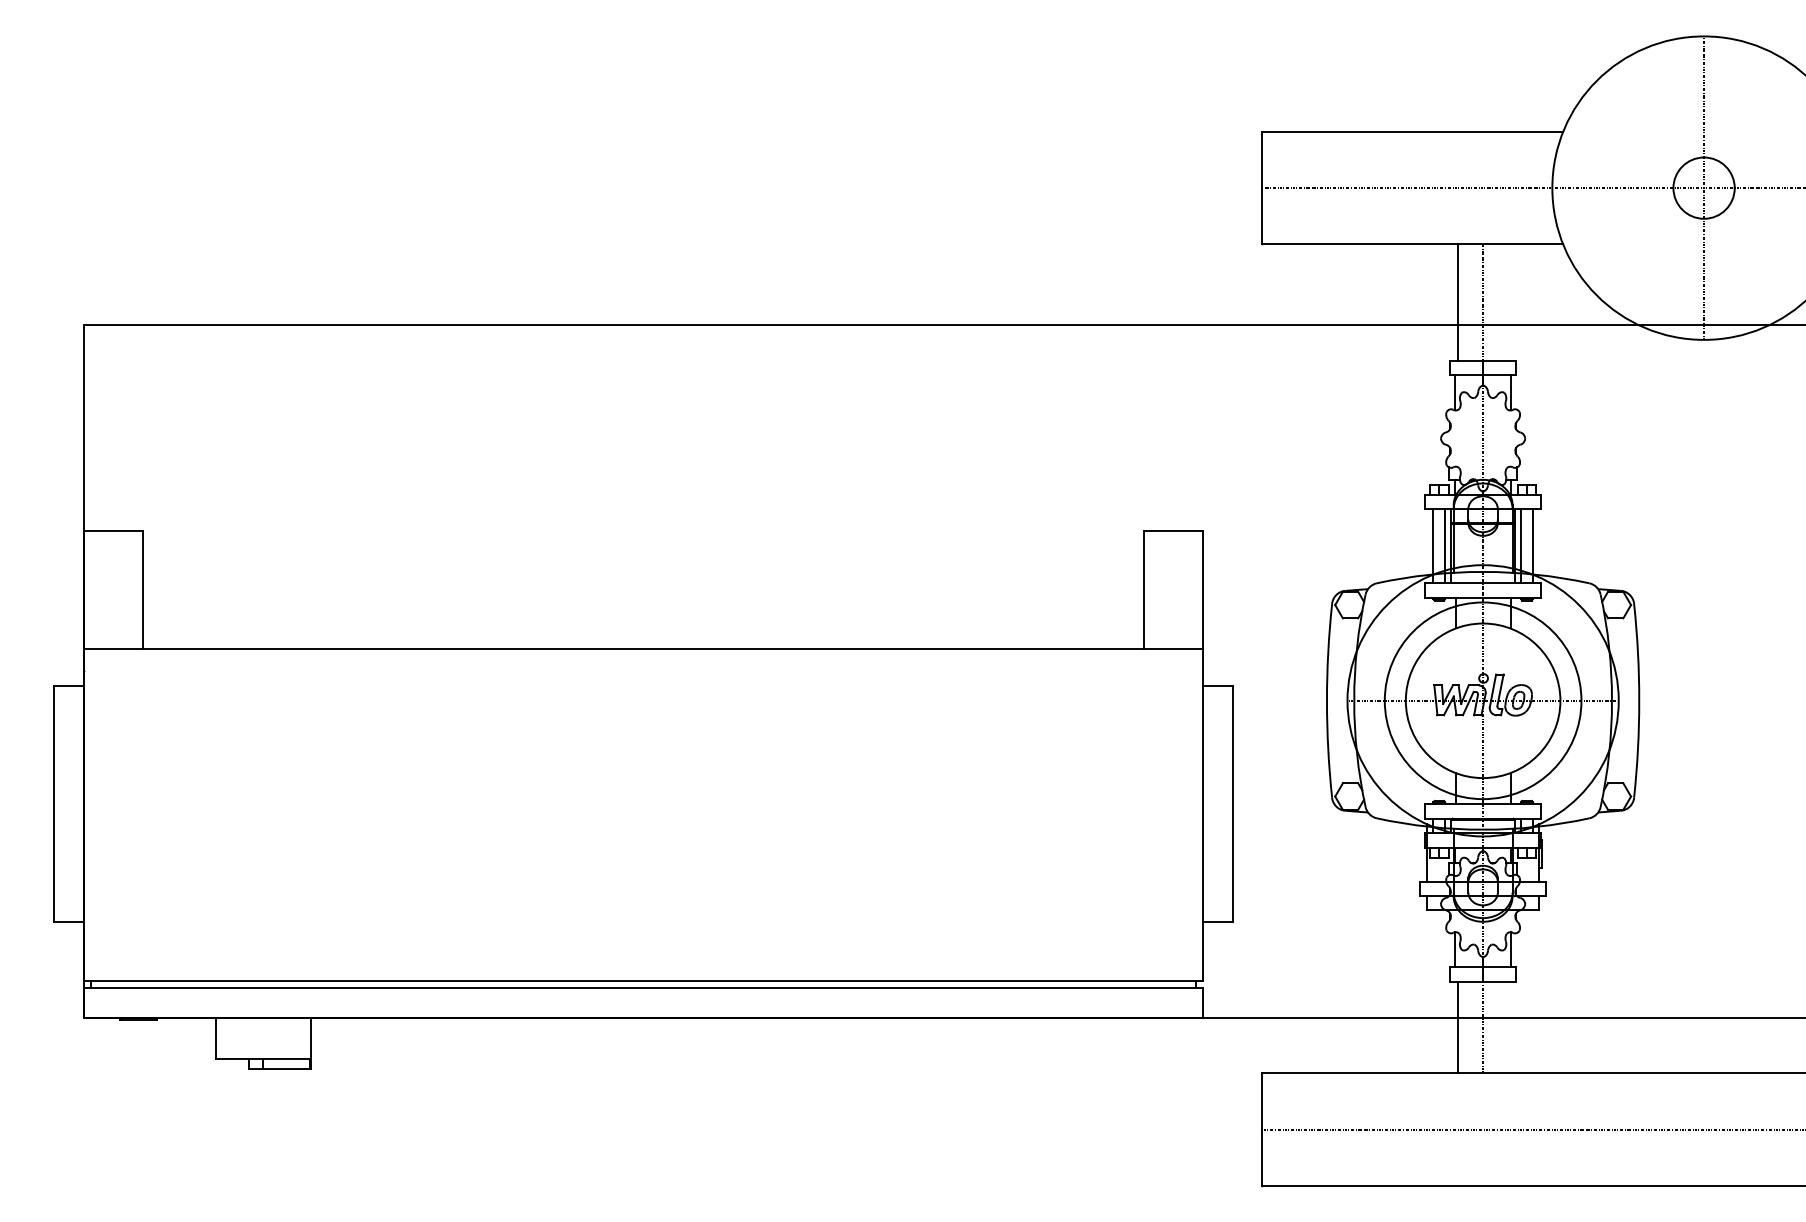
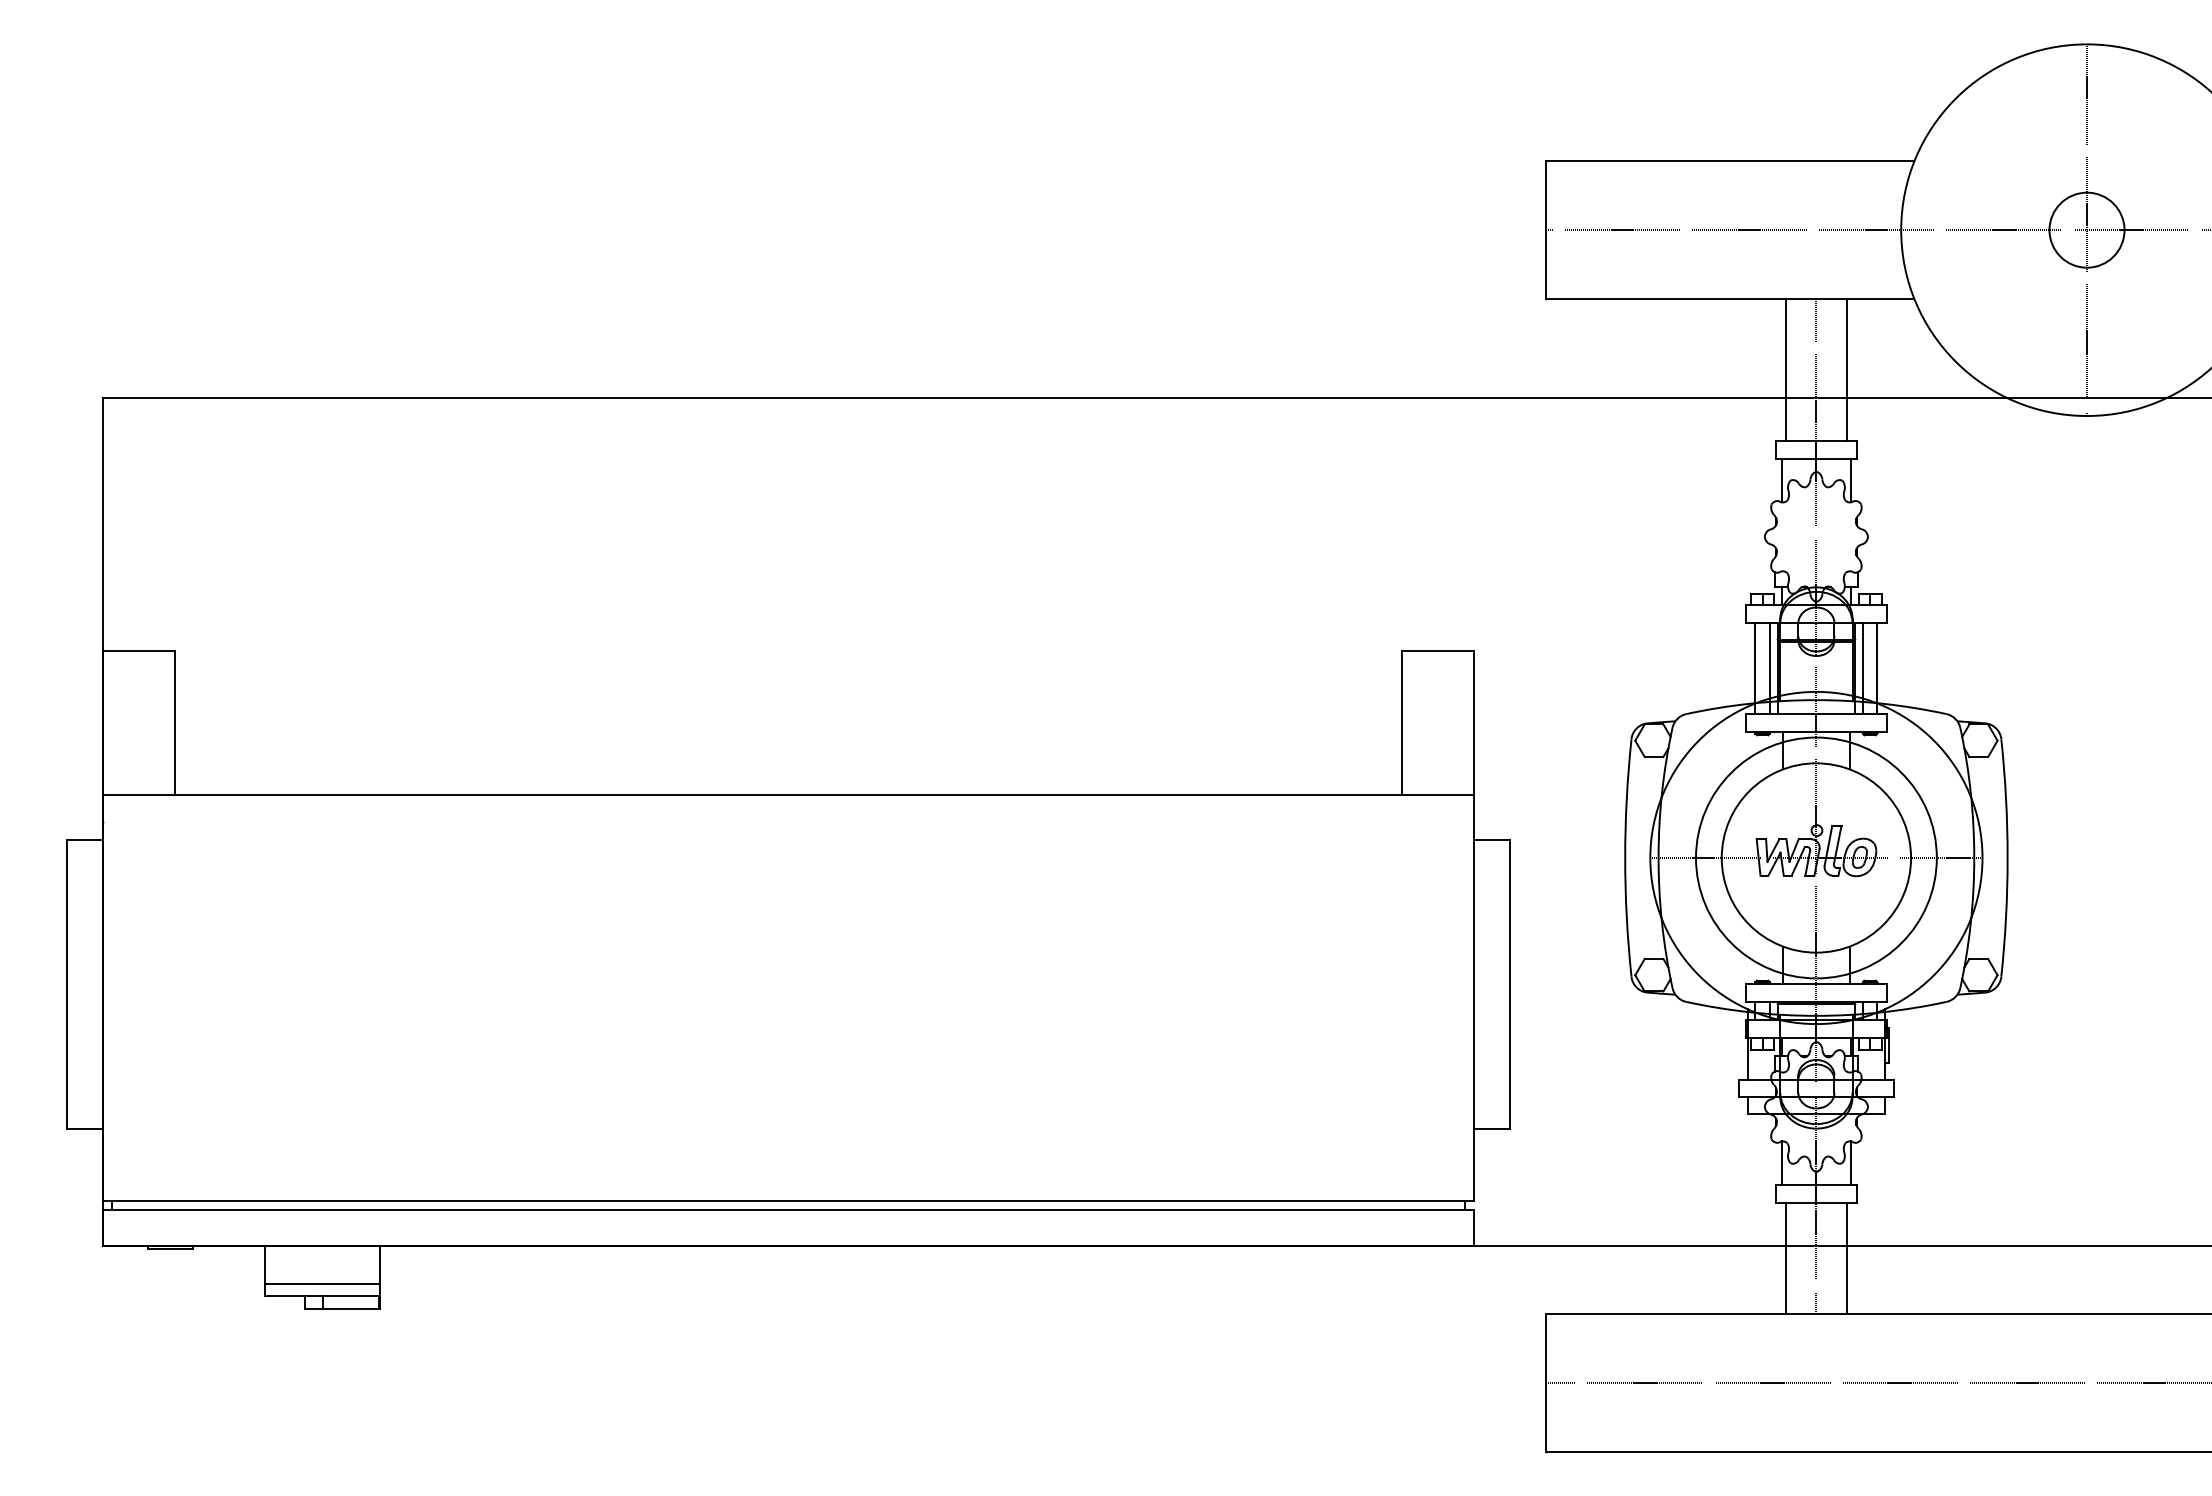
line: (1508, 302) -> (1847, 370), added
line: (1508, 1027) -> (1847, 1258), added
line: (263, 1048) -> (322, 1283), added

